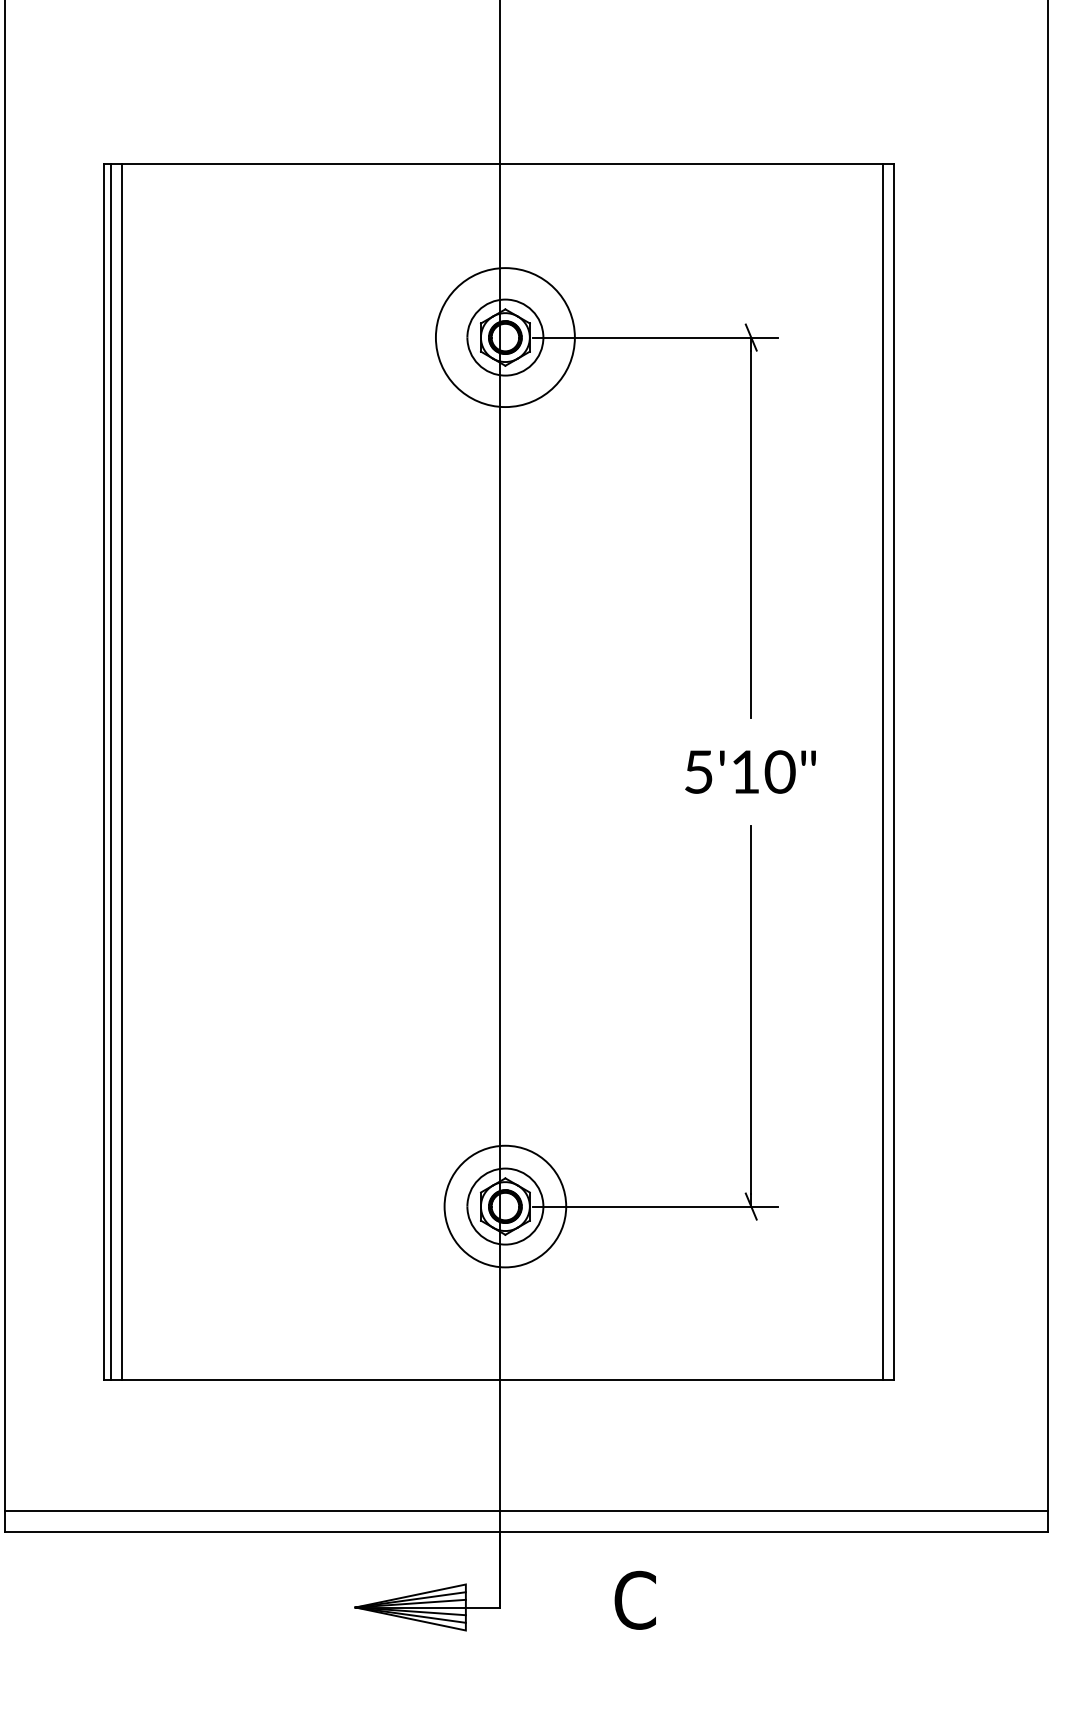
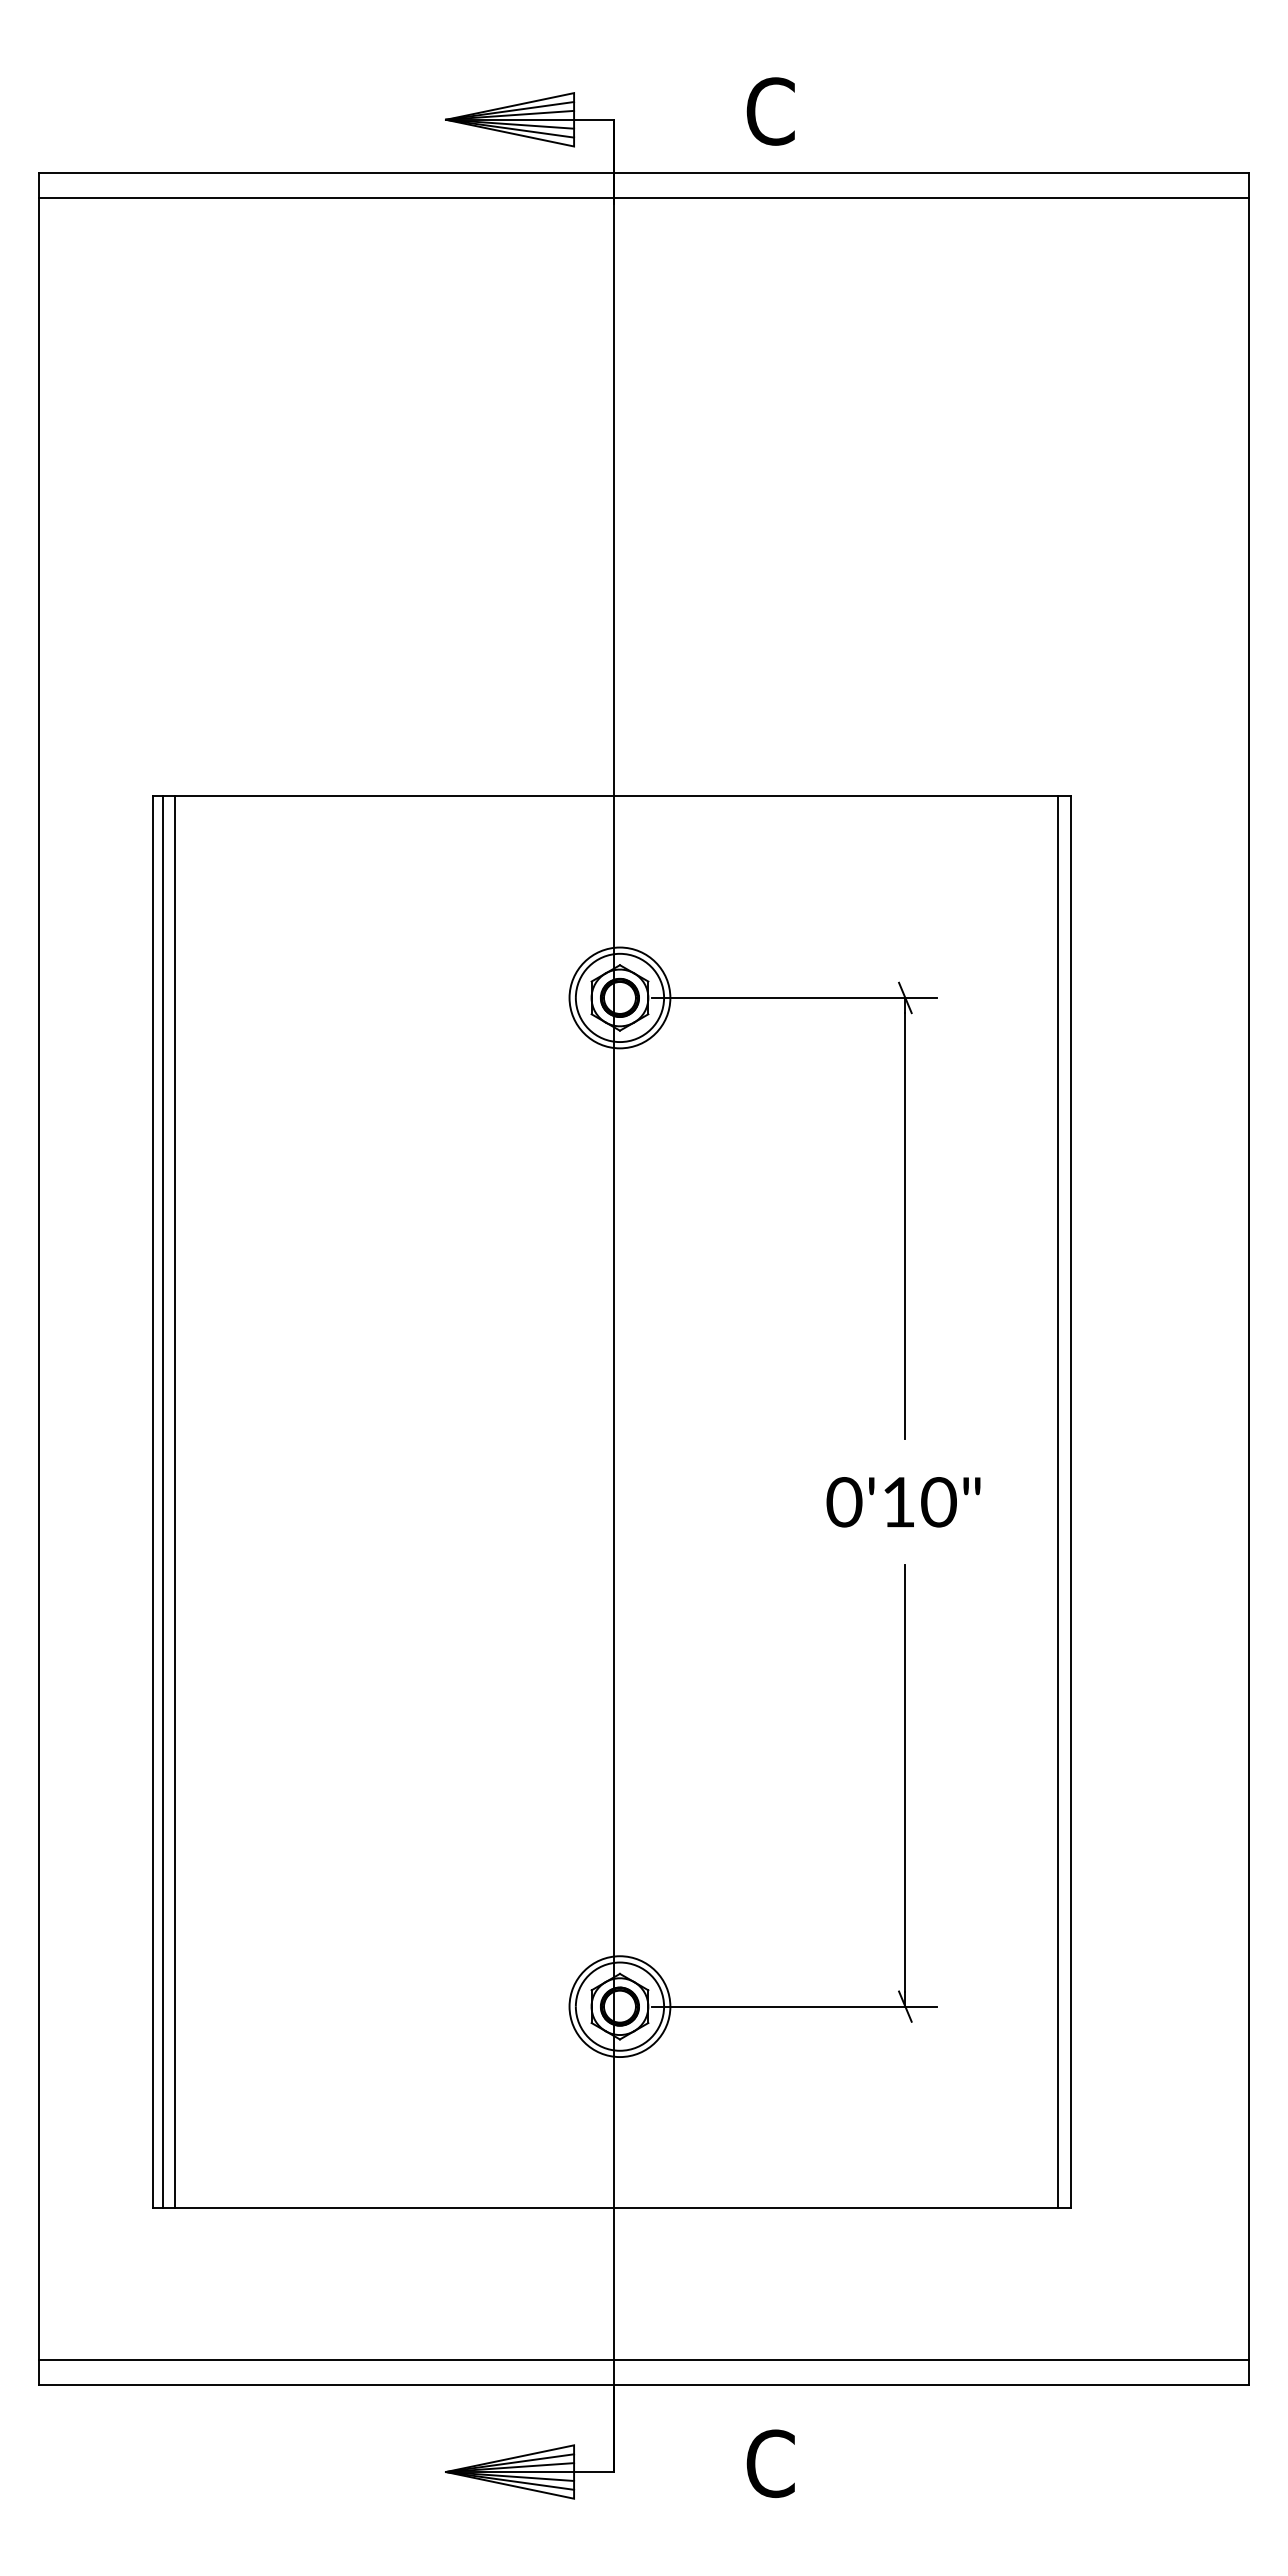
circle: (505, 337) -> (619, 997), size x0.62
text: (698, 772) -> (844, 1502), 5'10" -> 0'10"
circle: (505, 1206) -> (619, 2006), size x0.71

